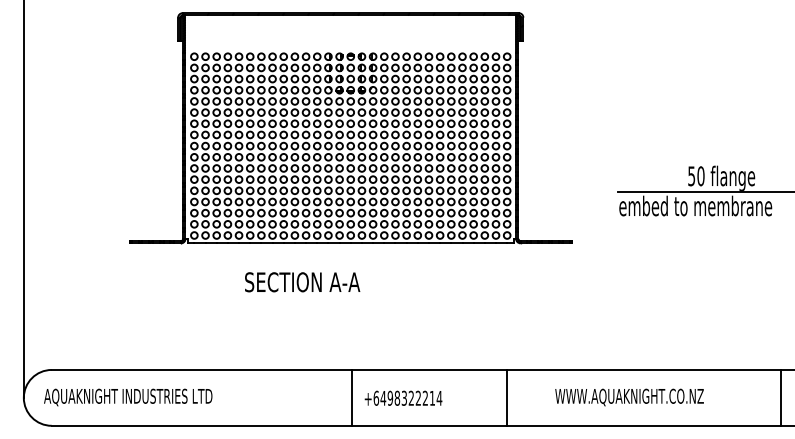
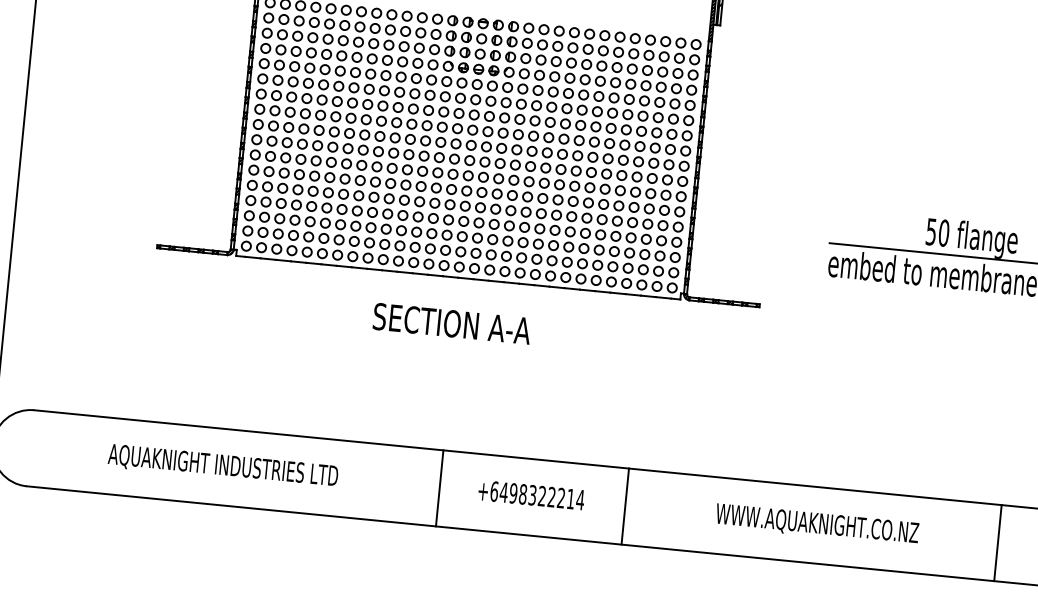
text: (302, 282) -> (451, 324), moved
text: (128, 397) -> (223, 466), moved
text: (403, 397) -> (531, 494), moved
line: (506, 397) -> (625, 506), moved
line: (781, 397) -> (998, 542), moved

